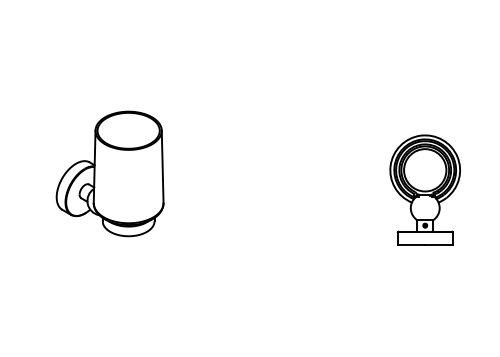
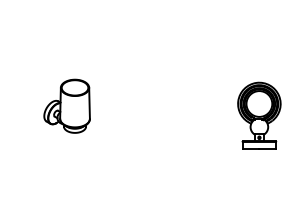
part: (109, 174) -> (66, 106), size x0.7

